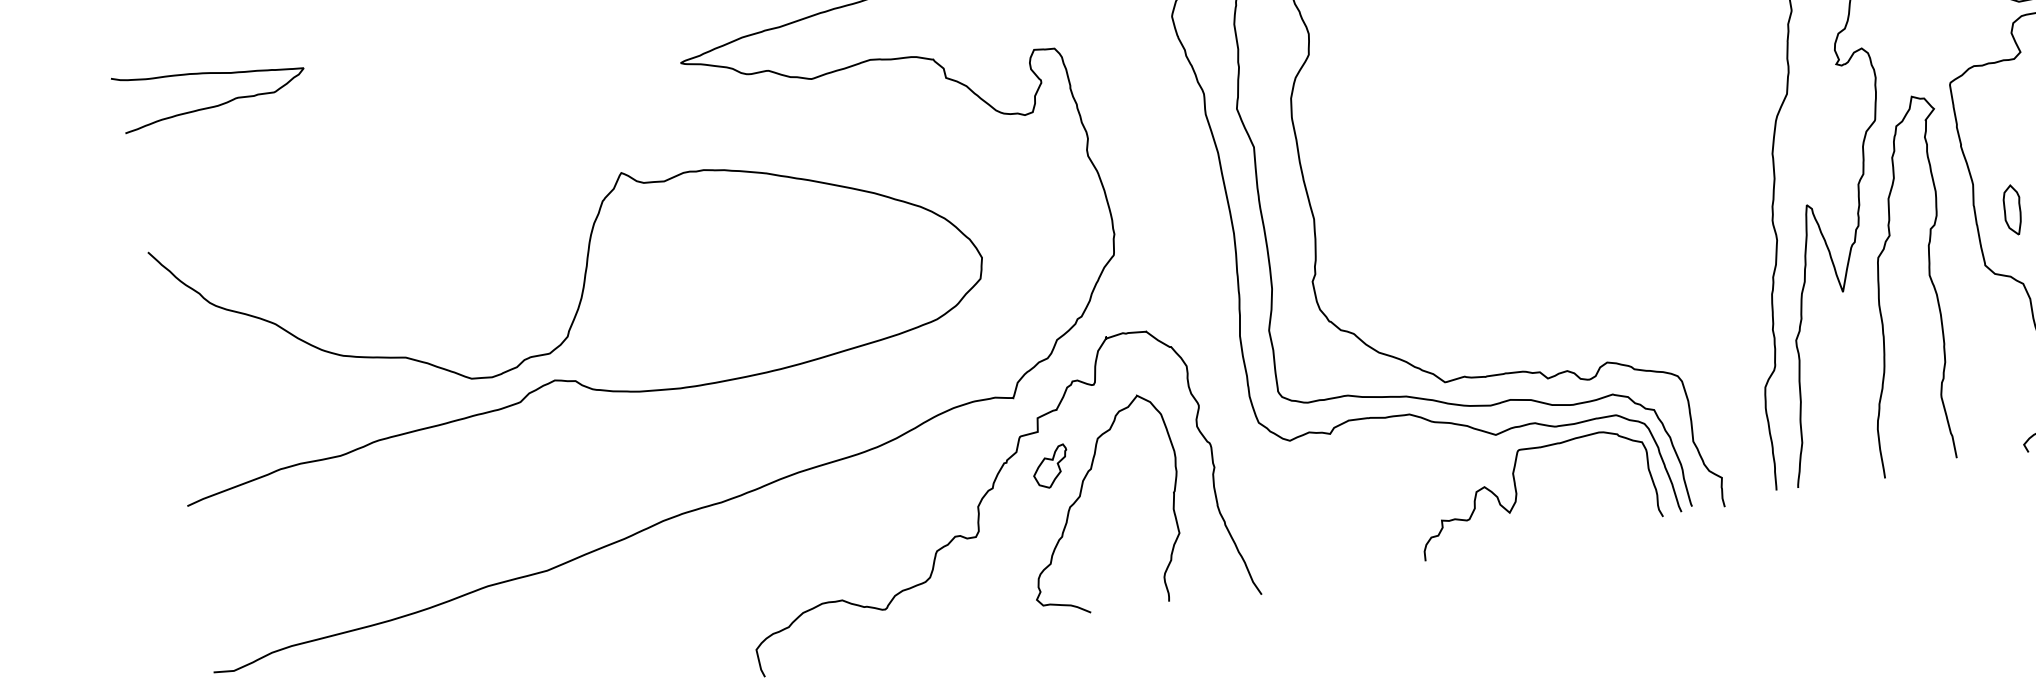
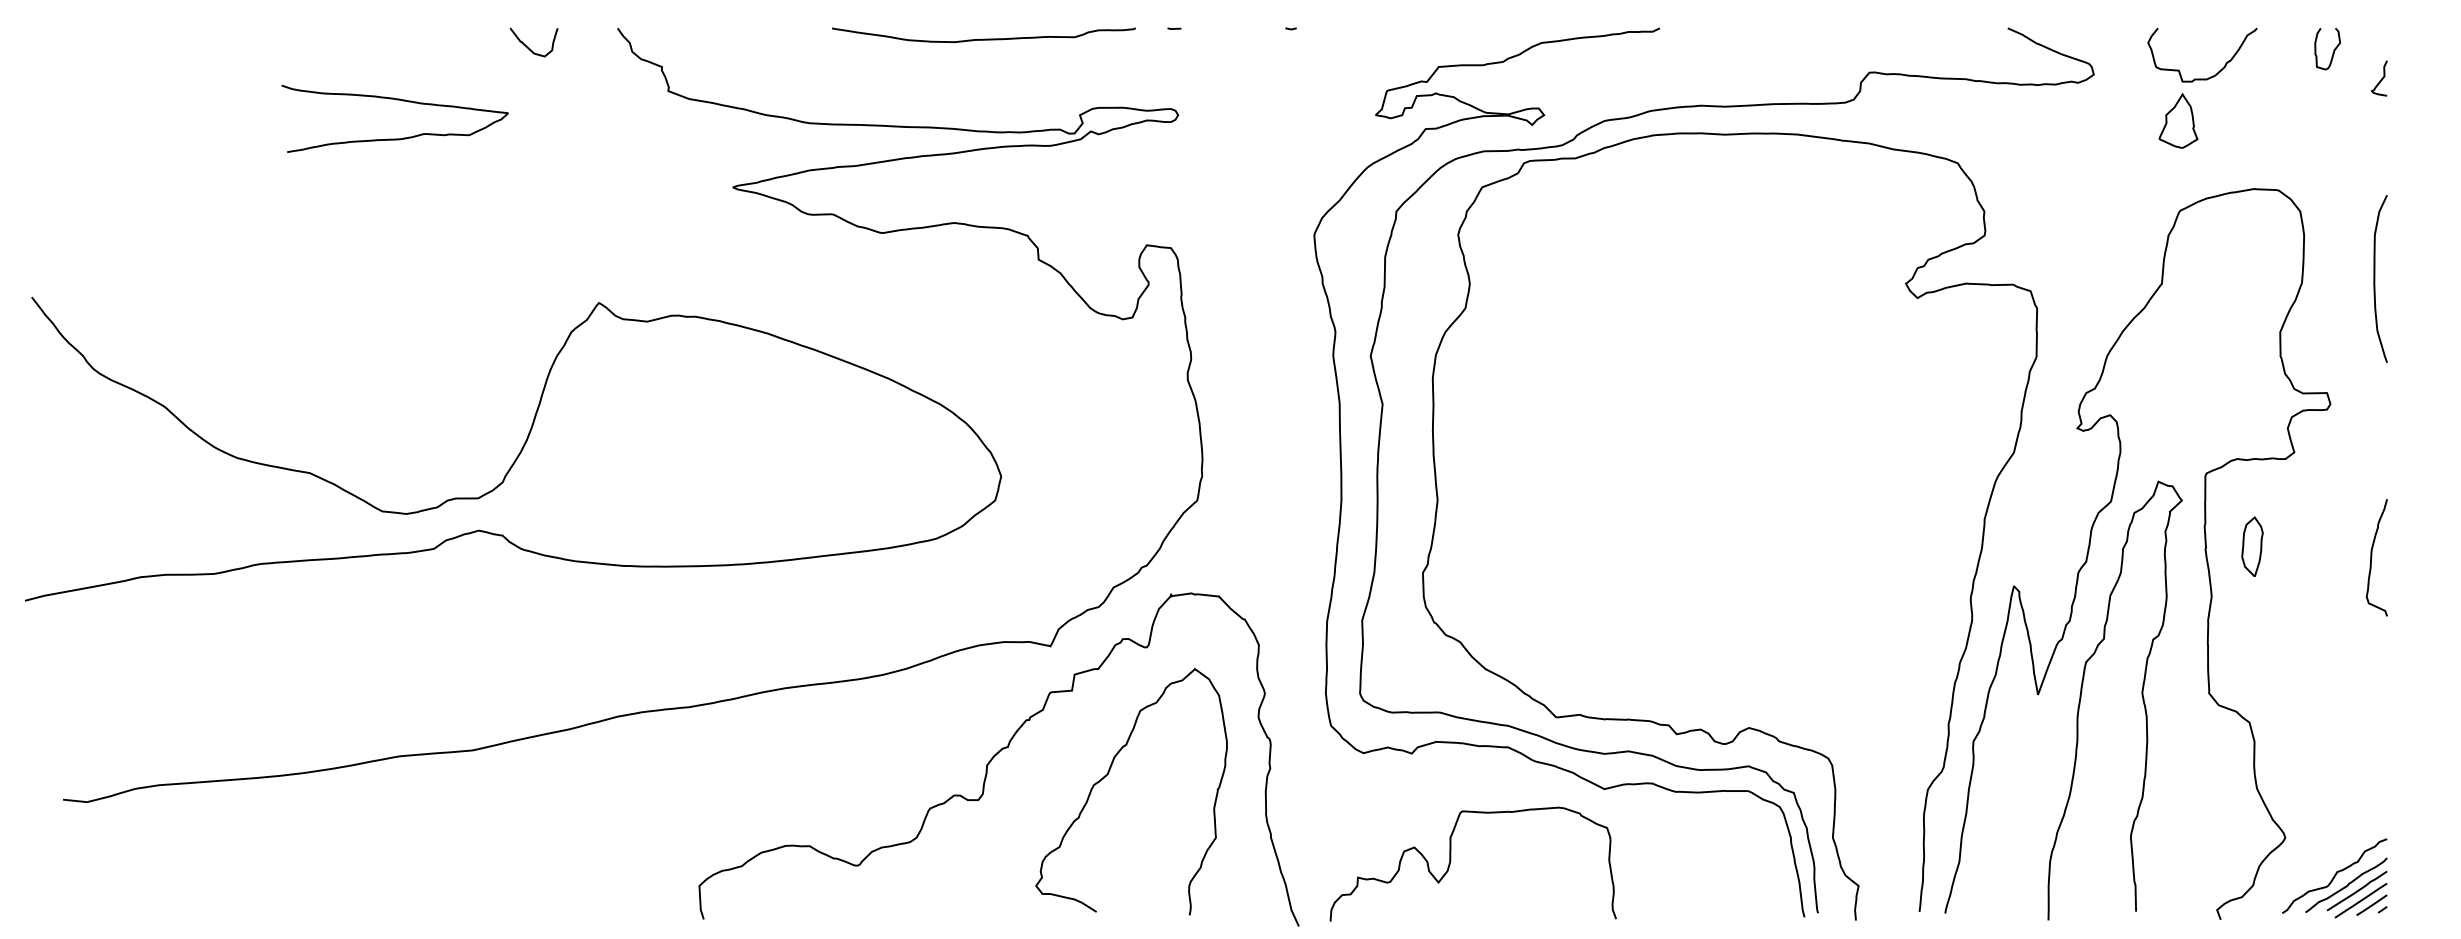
curve: (208, 74) -> (396, 100), moved
part: (2012, 210) -> (2252, 546), moved
curve: (576, 310) -> (518, 453), moved
part: (1050, 466) -> (1079, 733), removed
curve: (1517, 493) -> (1451, 861), moved

